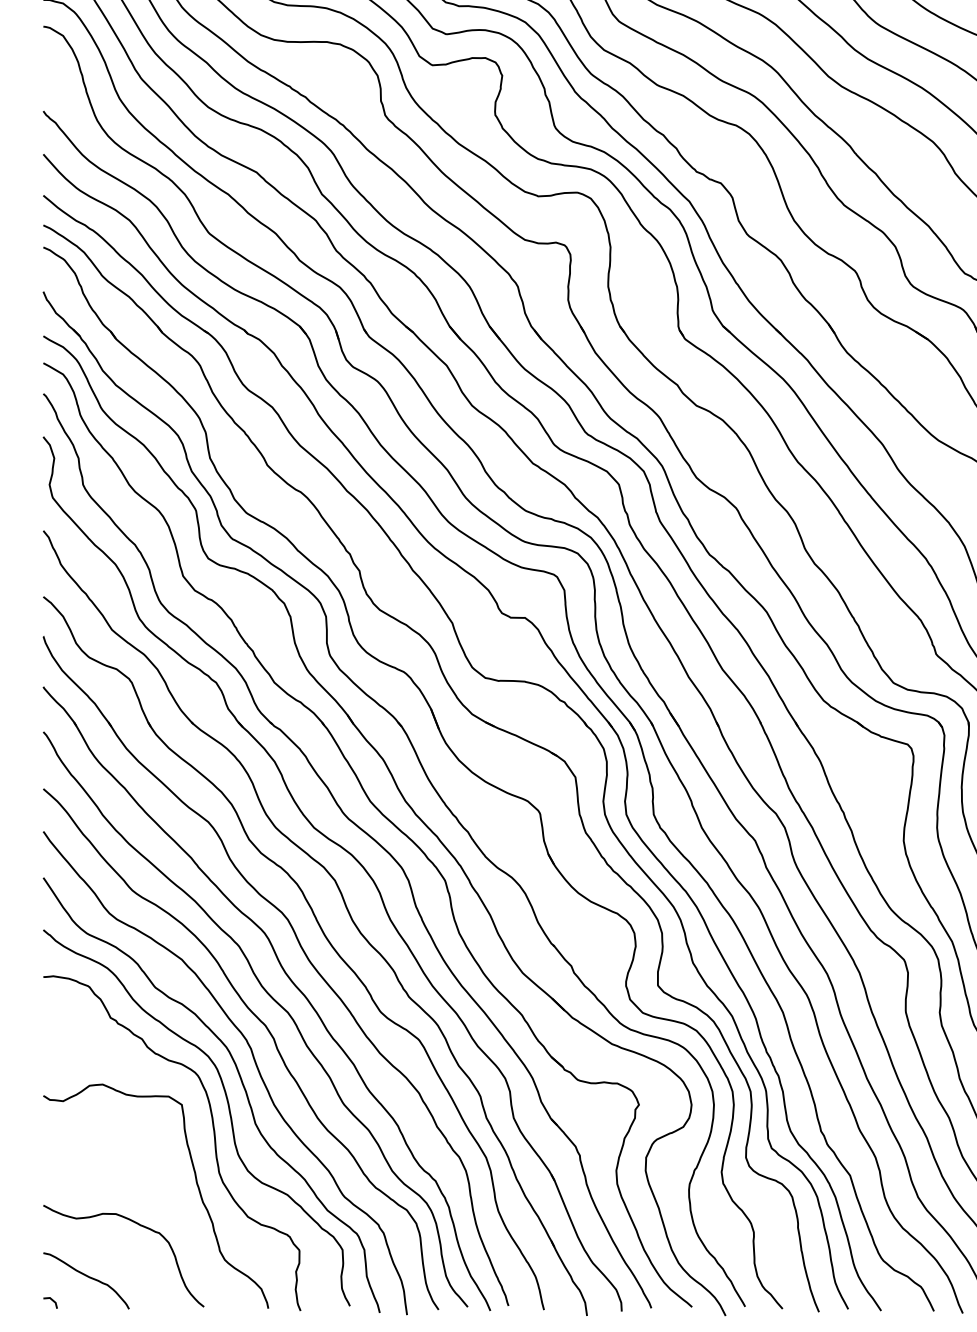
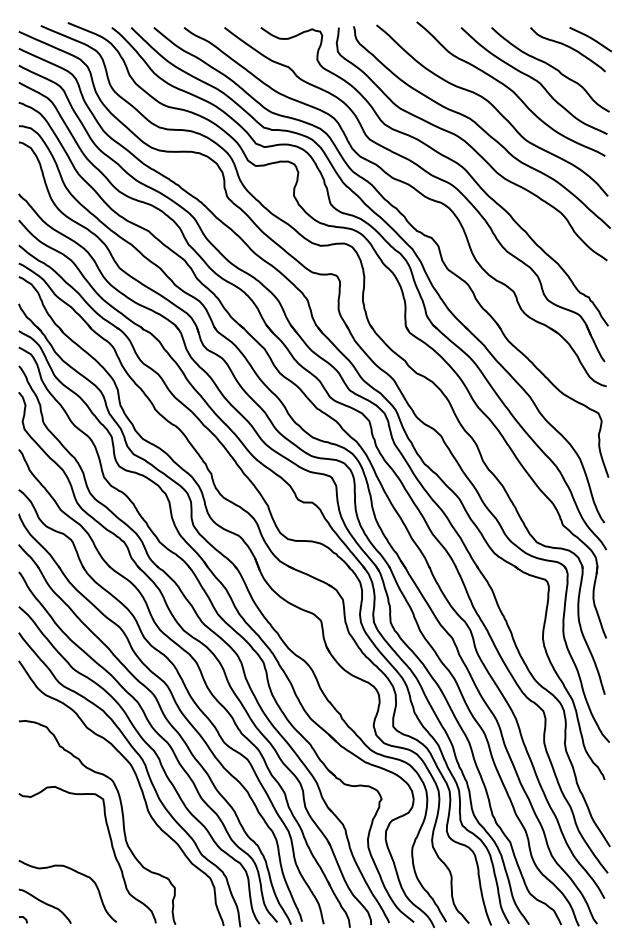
curve: (228, 1113) -> (131, 804), removed

